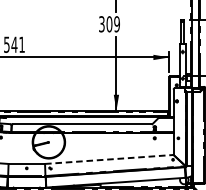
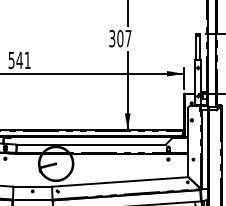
text: (117, 24) -> (128, 38), 309 -> 307
line: (109, 159) -> (120, 181), dashed -> solid

